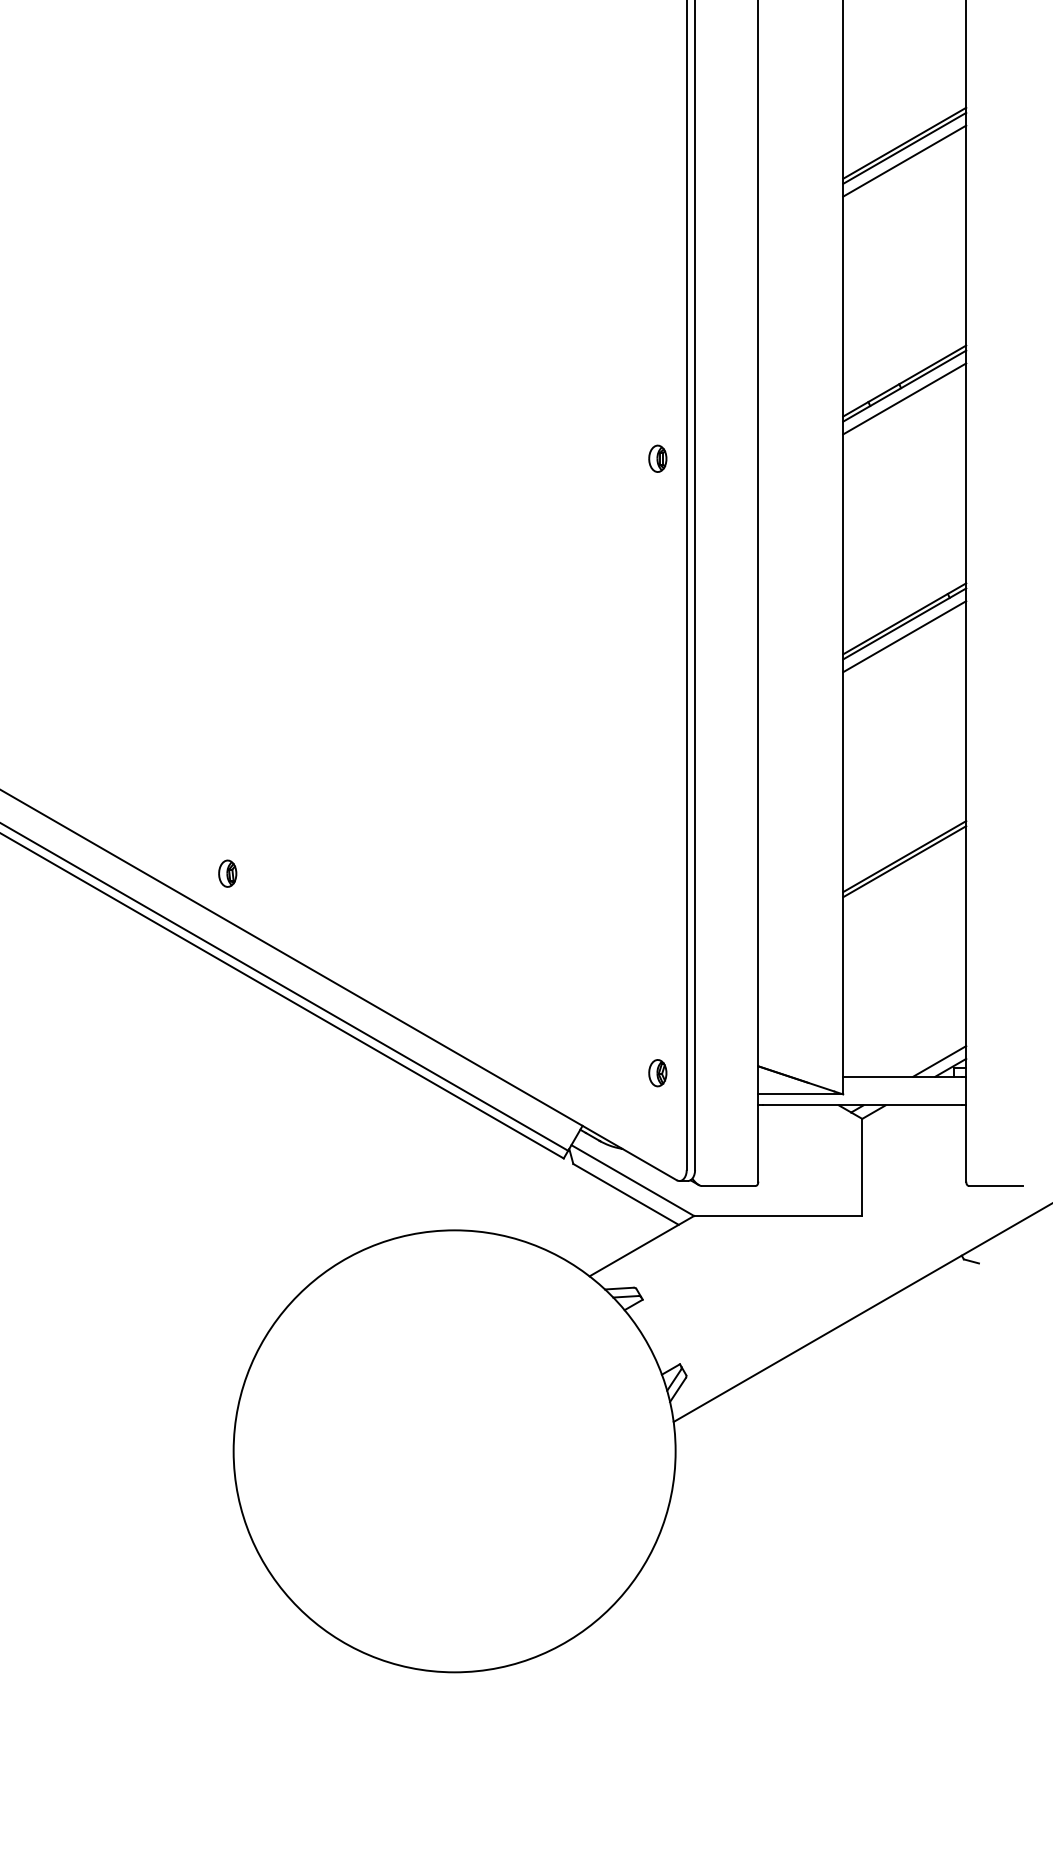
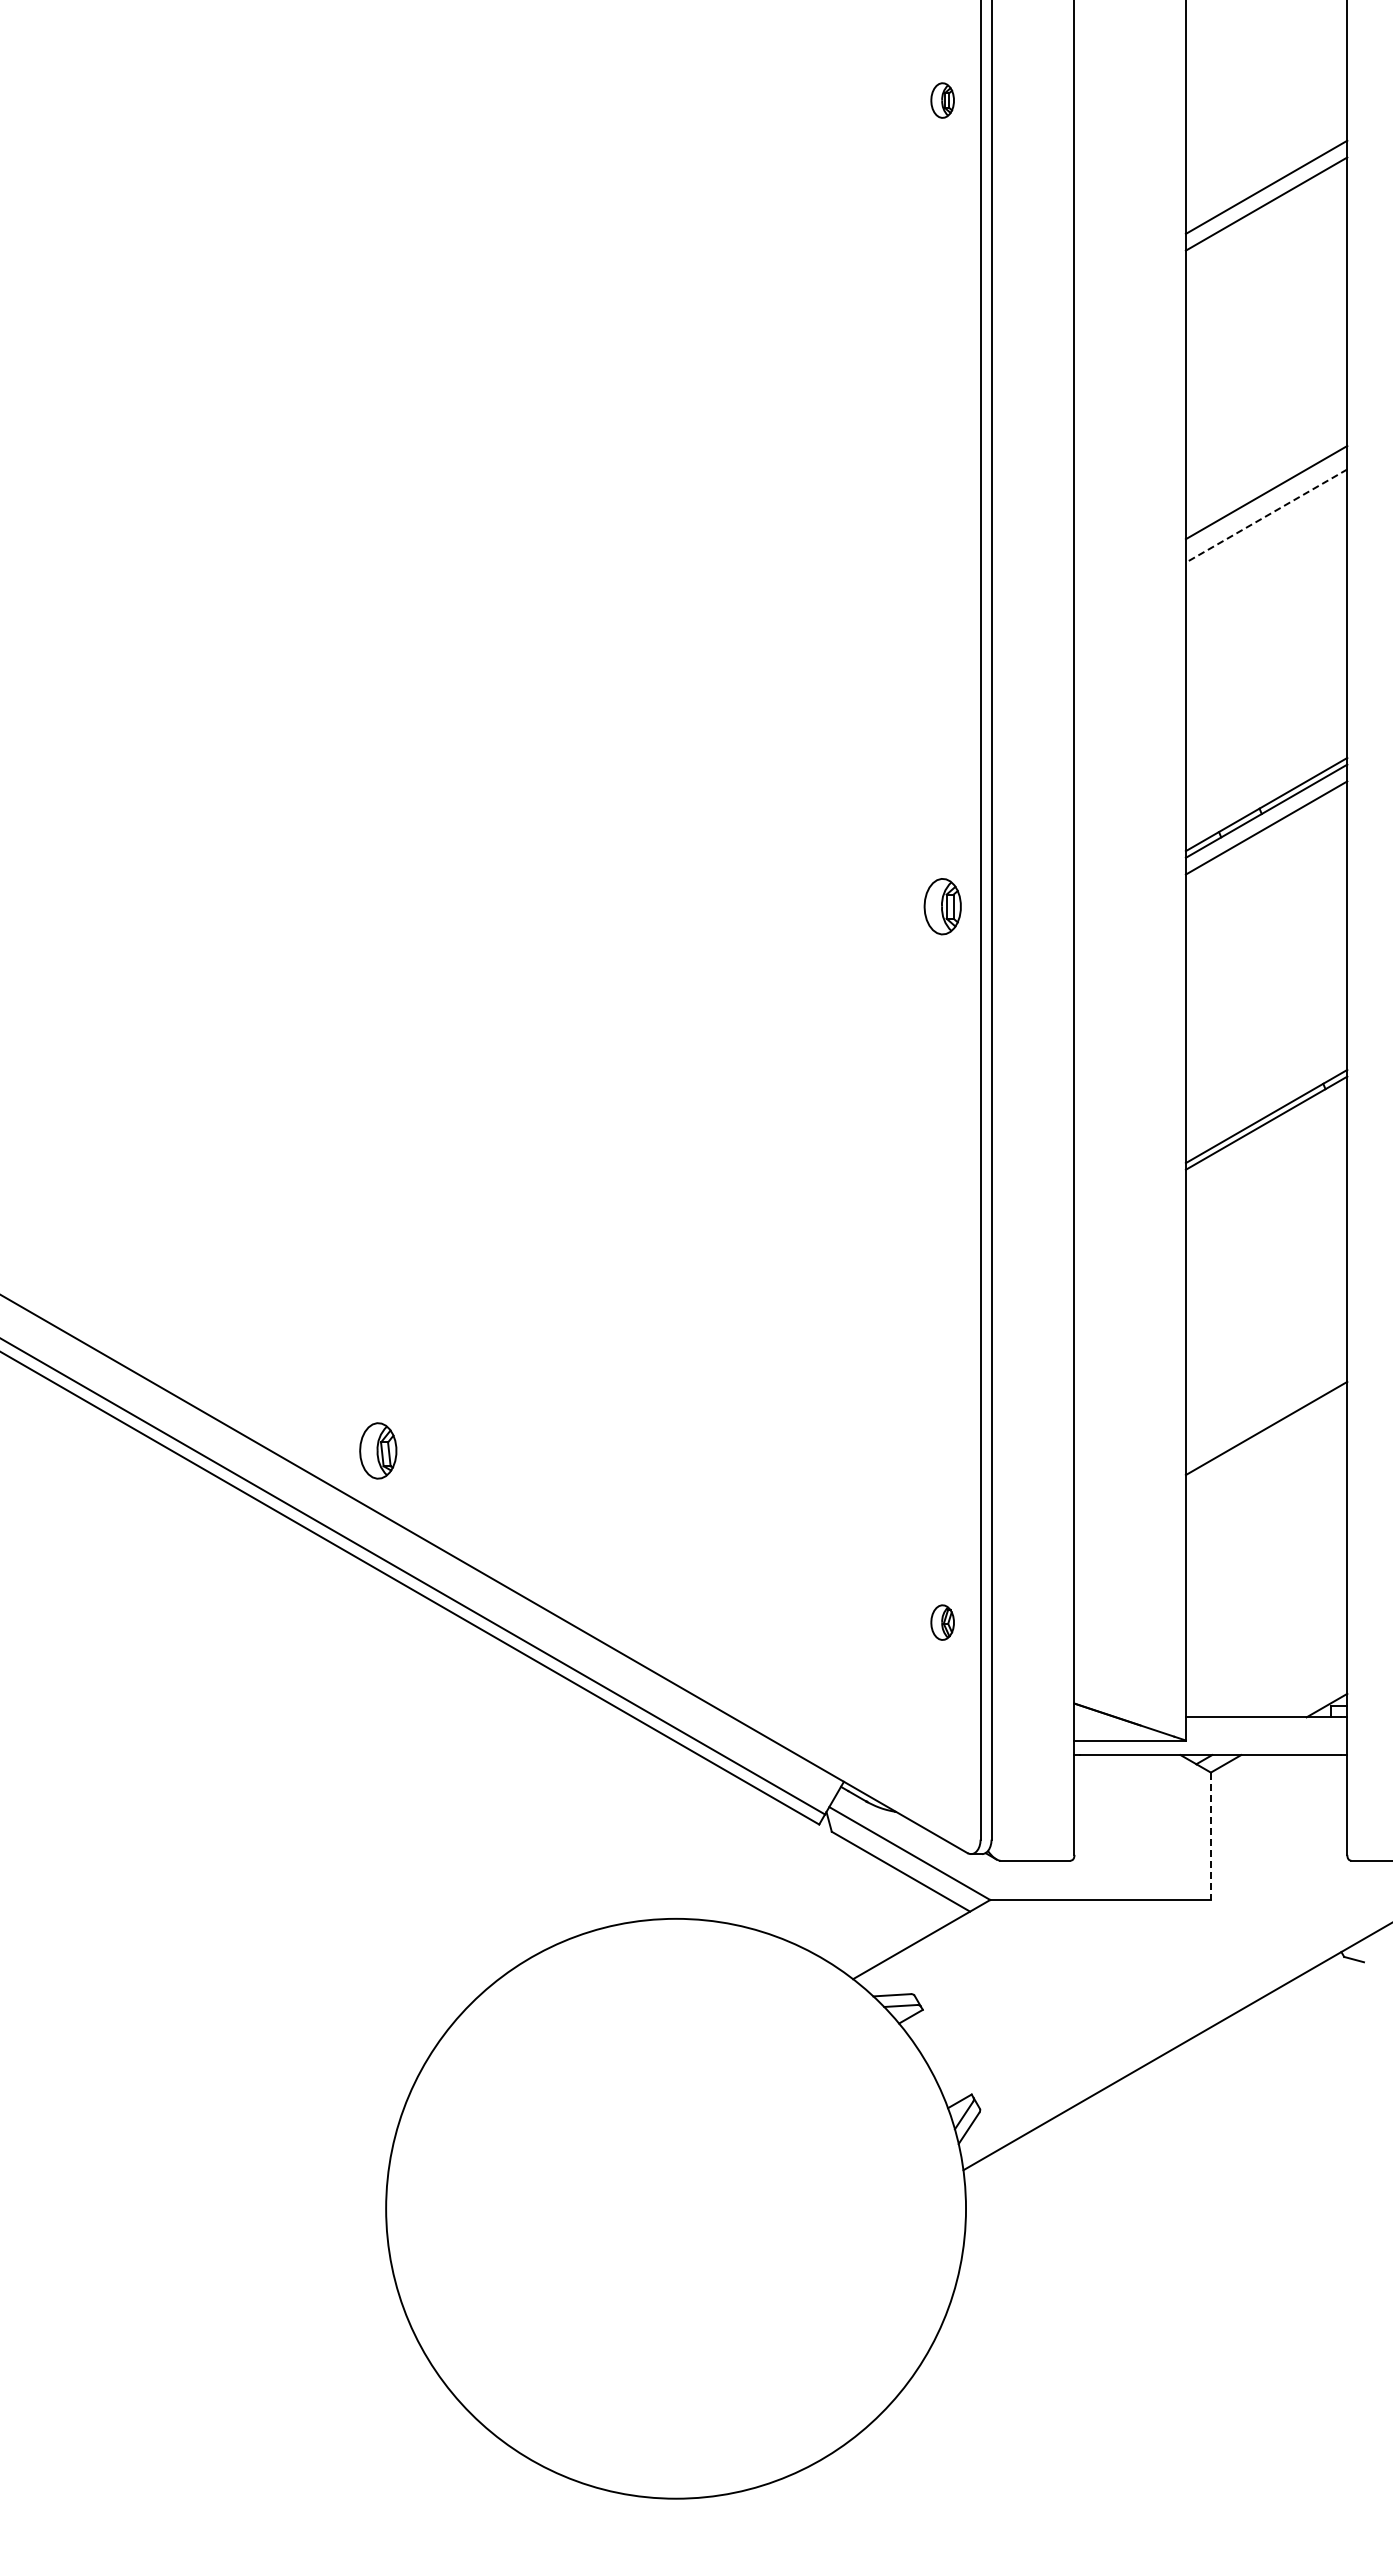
line: (904, 147) -> (1266, 498), removed
line: (904, 161) -> (1266, 516), solid -> dashed
part: (657, 458) -> (942, 906), size x1.6
line: (904, 636) -> (1266, 1139), removed
line: (904, 861) -> (1266, 1434), removed
part: (227, 873) -> (378, 1450), size x1.6
line: (939, 1061) -> (1312, 1697), removed
part: (657, 1073) -> (942, 1622), moved
line: (861, 1167) -> (1210, 1836), solid -> dashed

